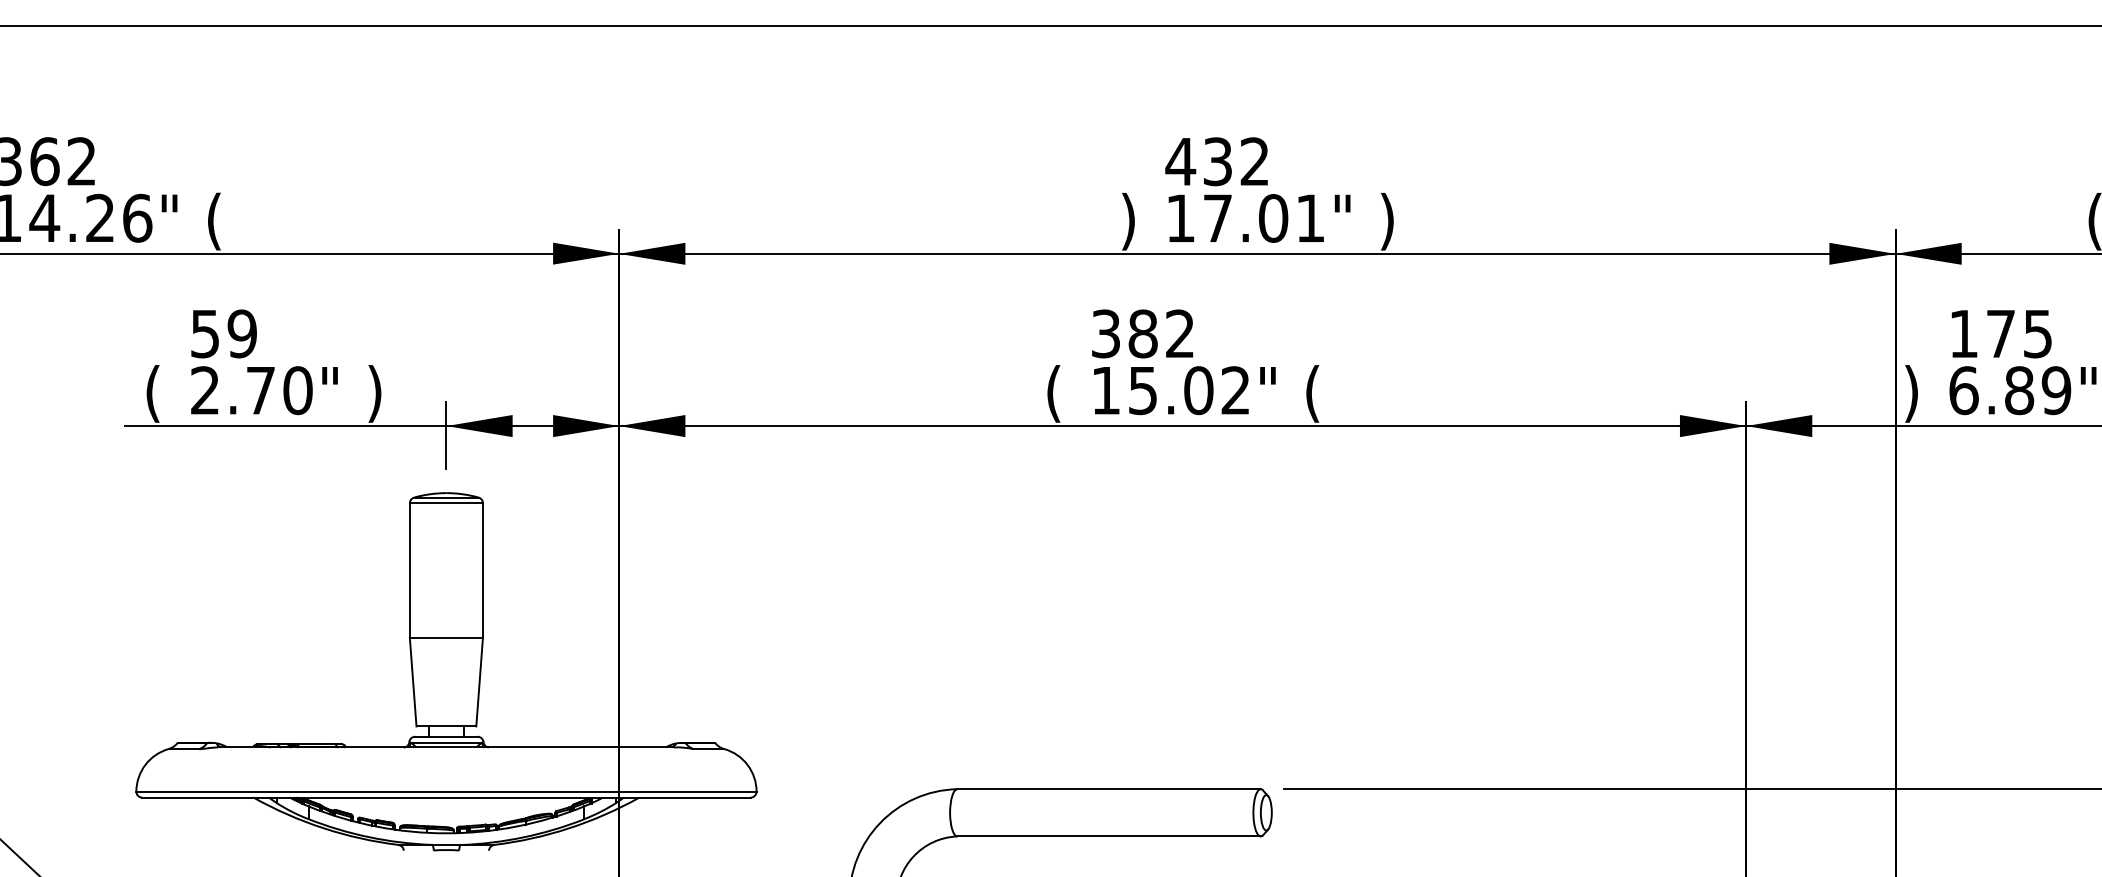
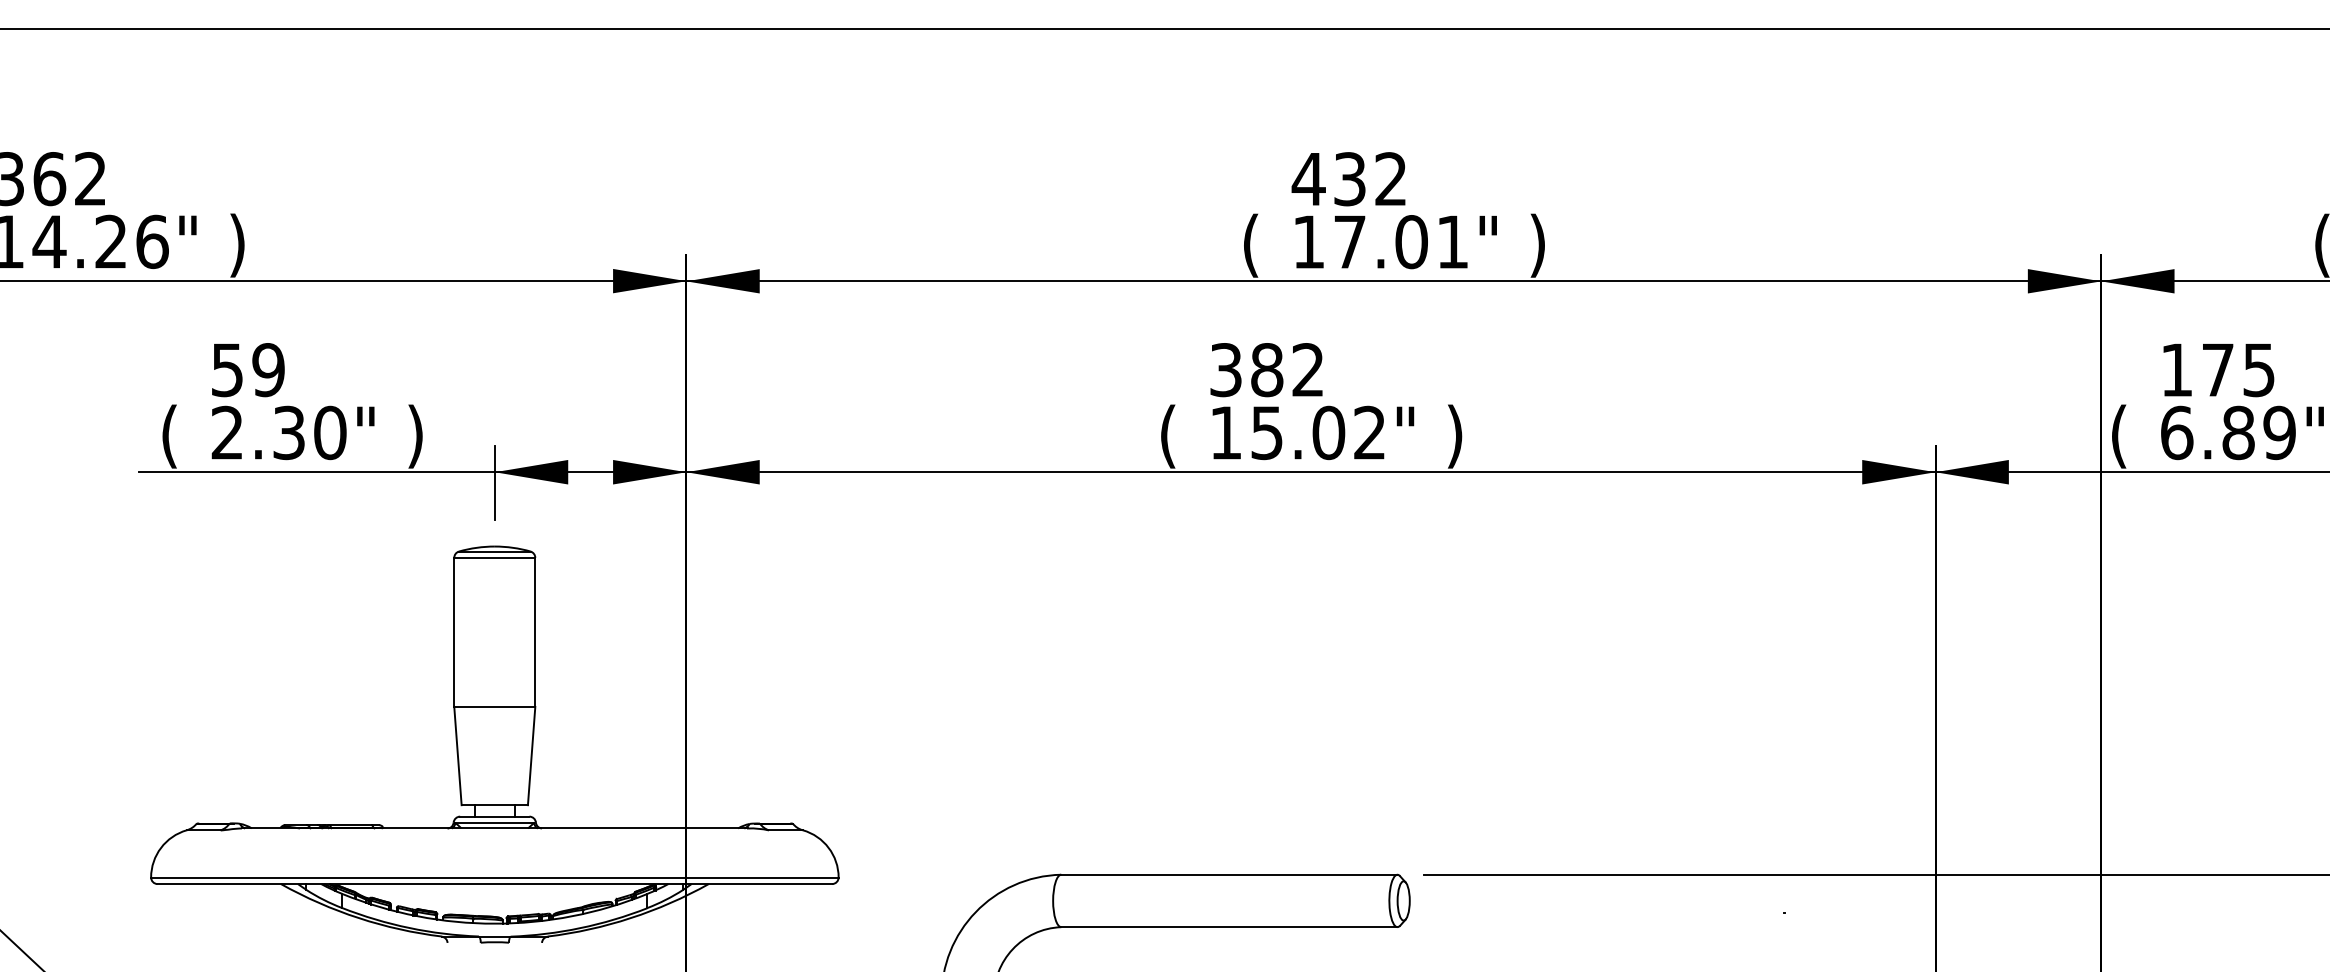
text: (214, 221) -> (237, 245), ( -> )
text: (1128, 221) -> (1250, 245), ) -> (
text: (260, 390) -> (288, 432), 2.70" -> 2.30"
text: (1313, 393) -> (1455, 436), ( -> )
text: (1911, 393) -> (2118, 436), ) -> (

